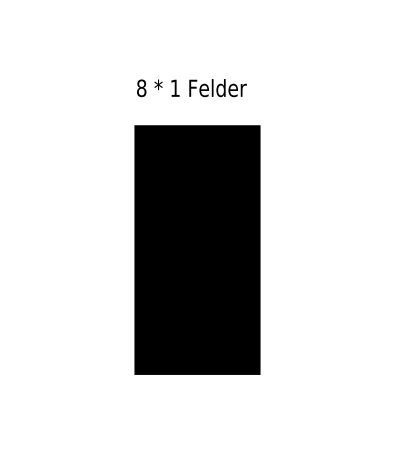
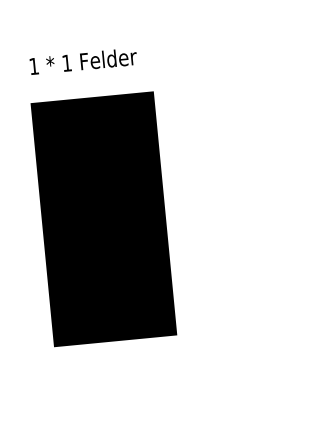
text: (141, 88) -> (33, 66), 8 -> 1

